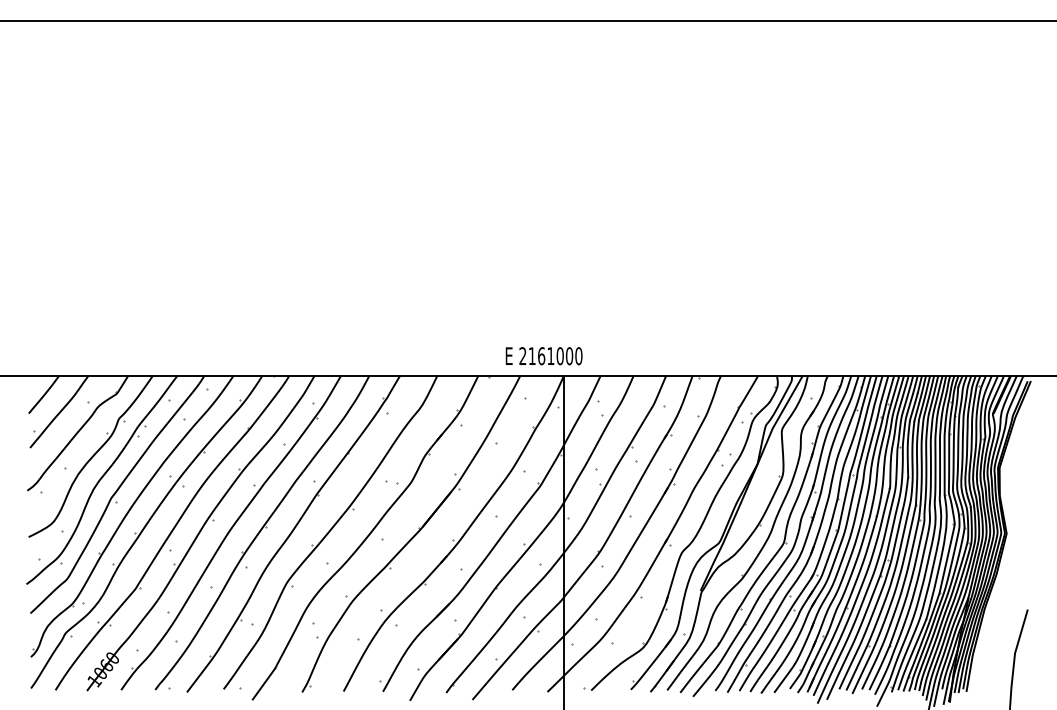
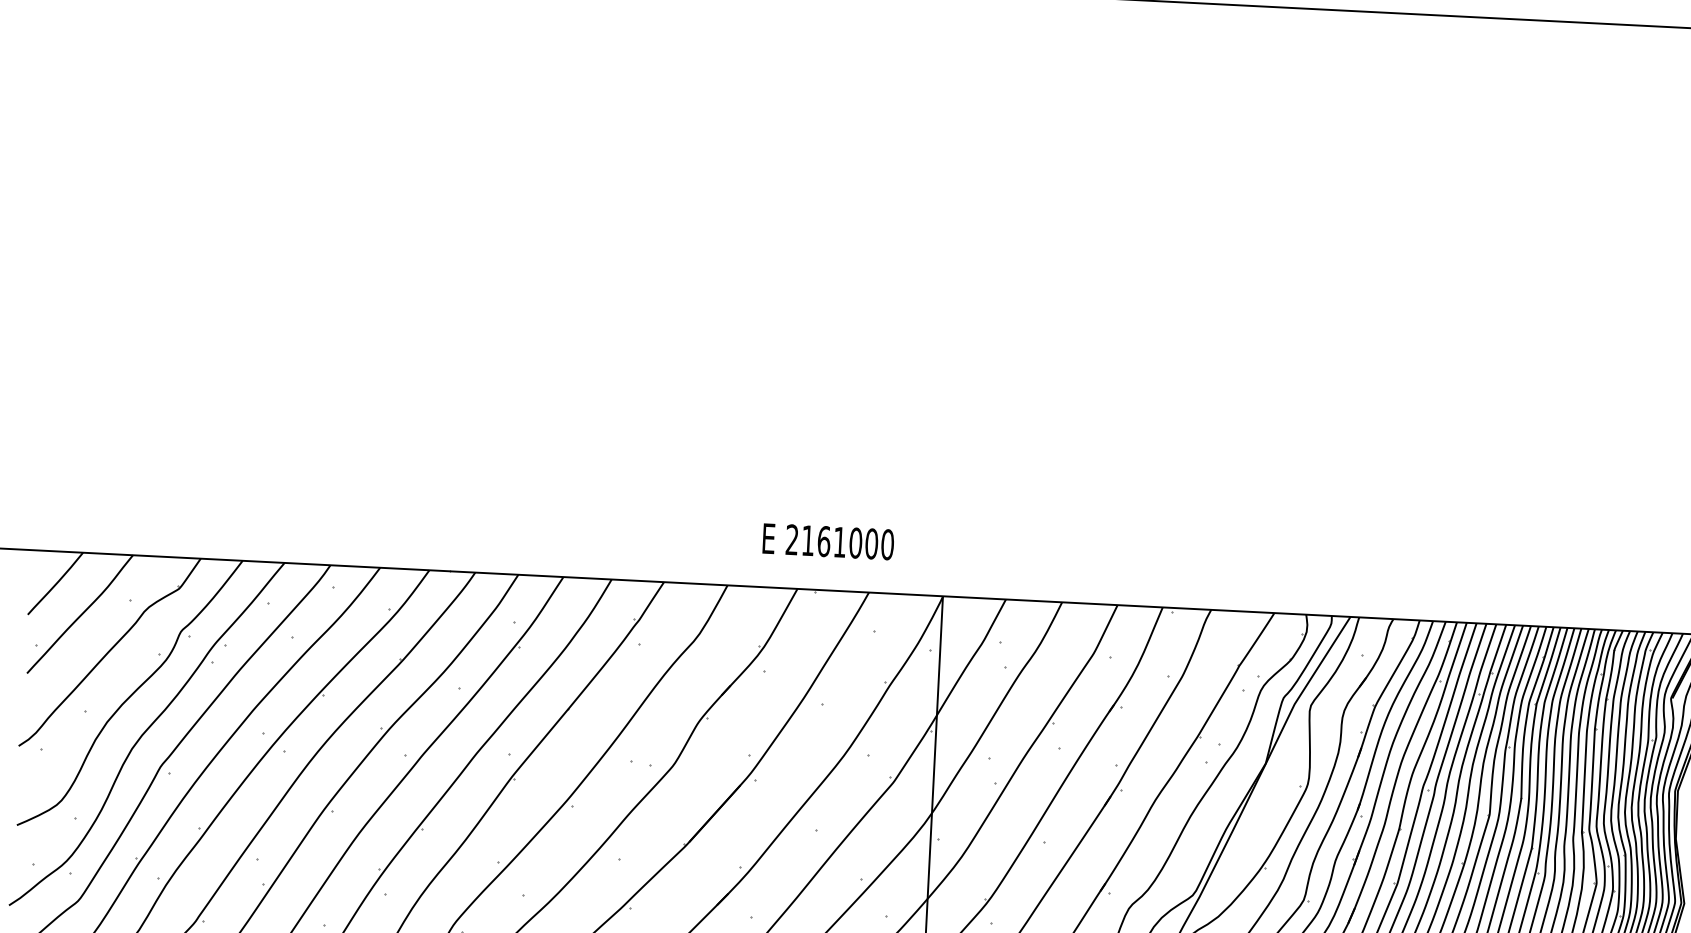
text: (543, 356) -> (827, 542), moved

